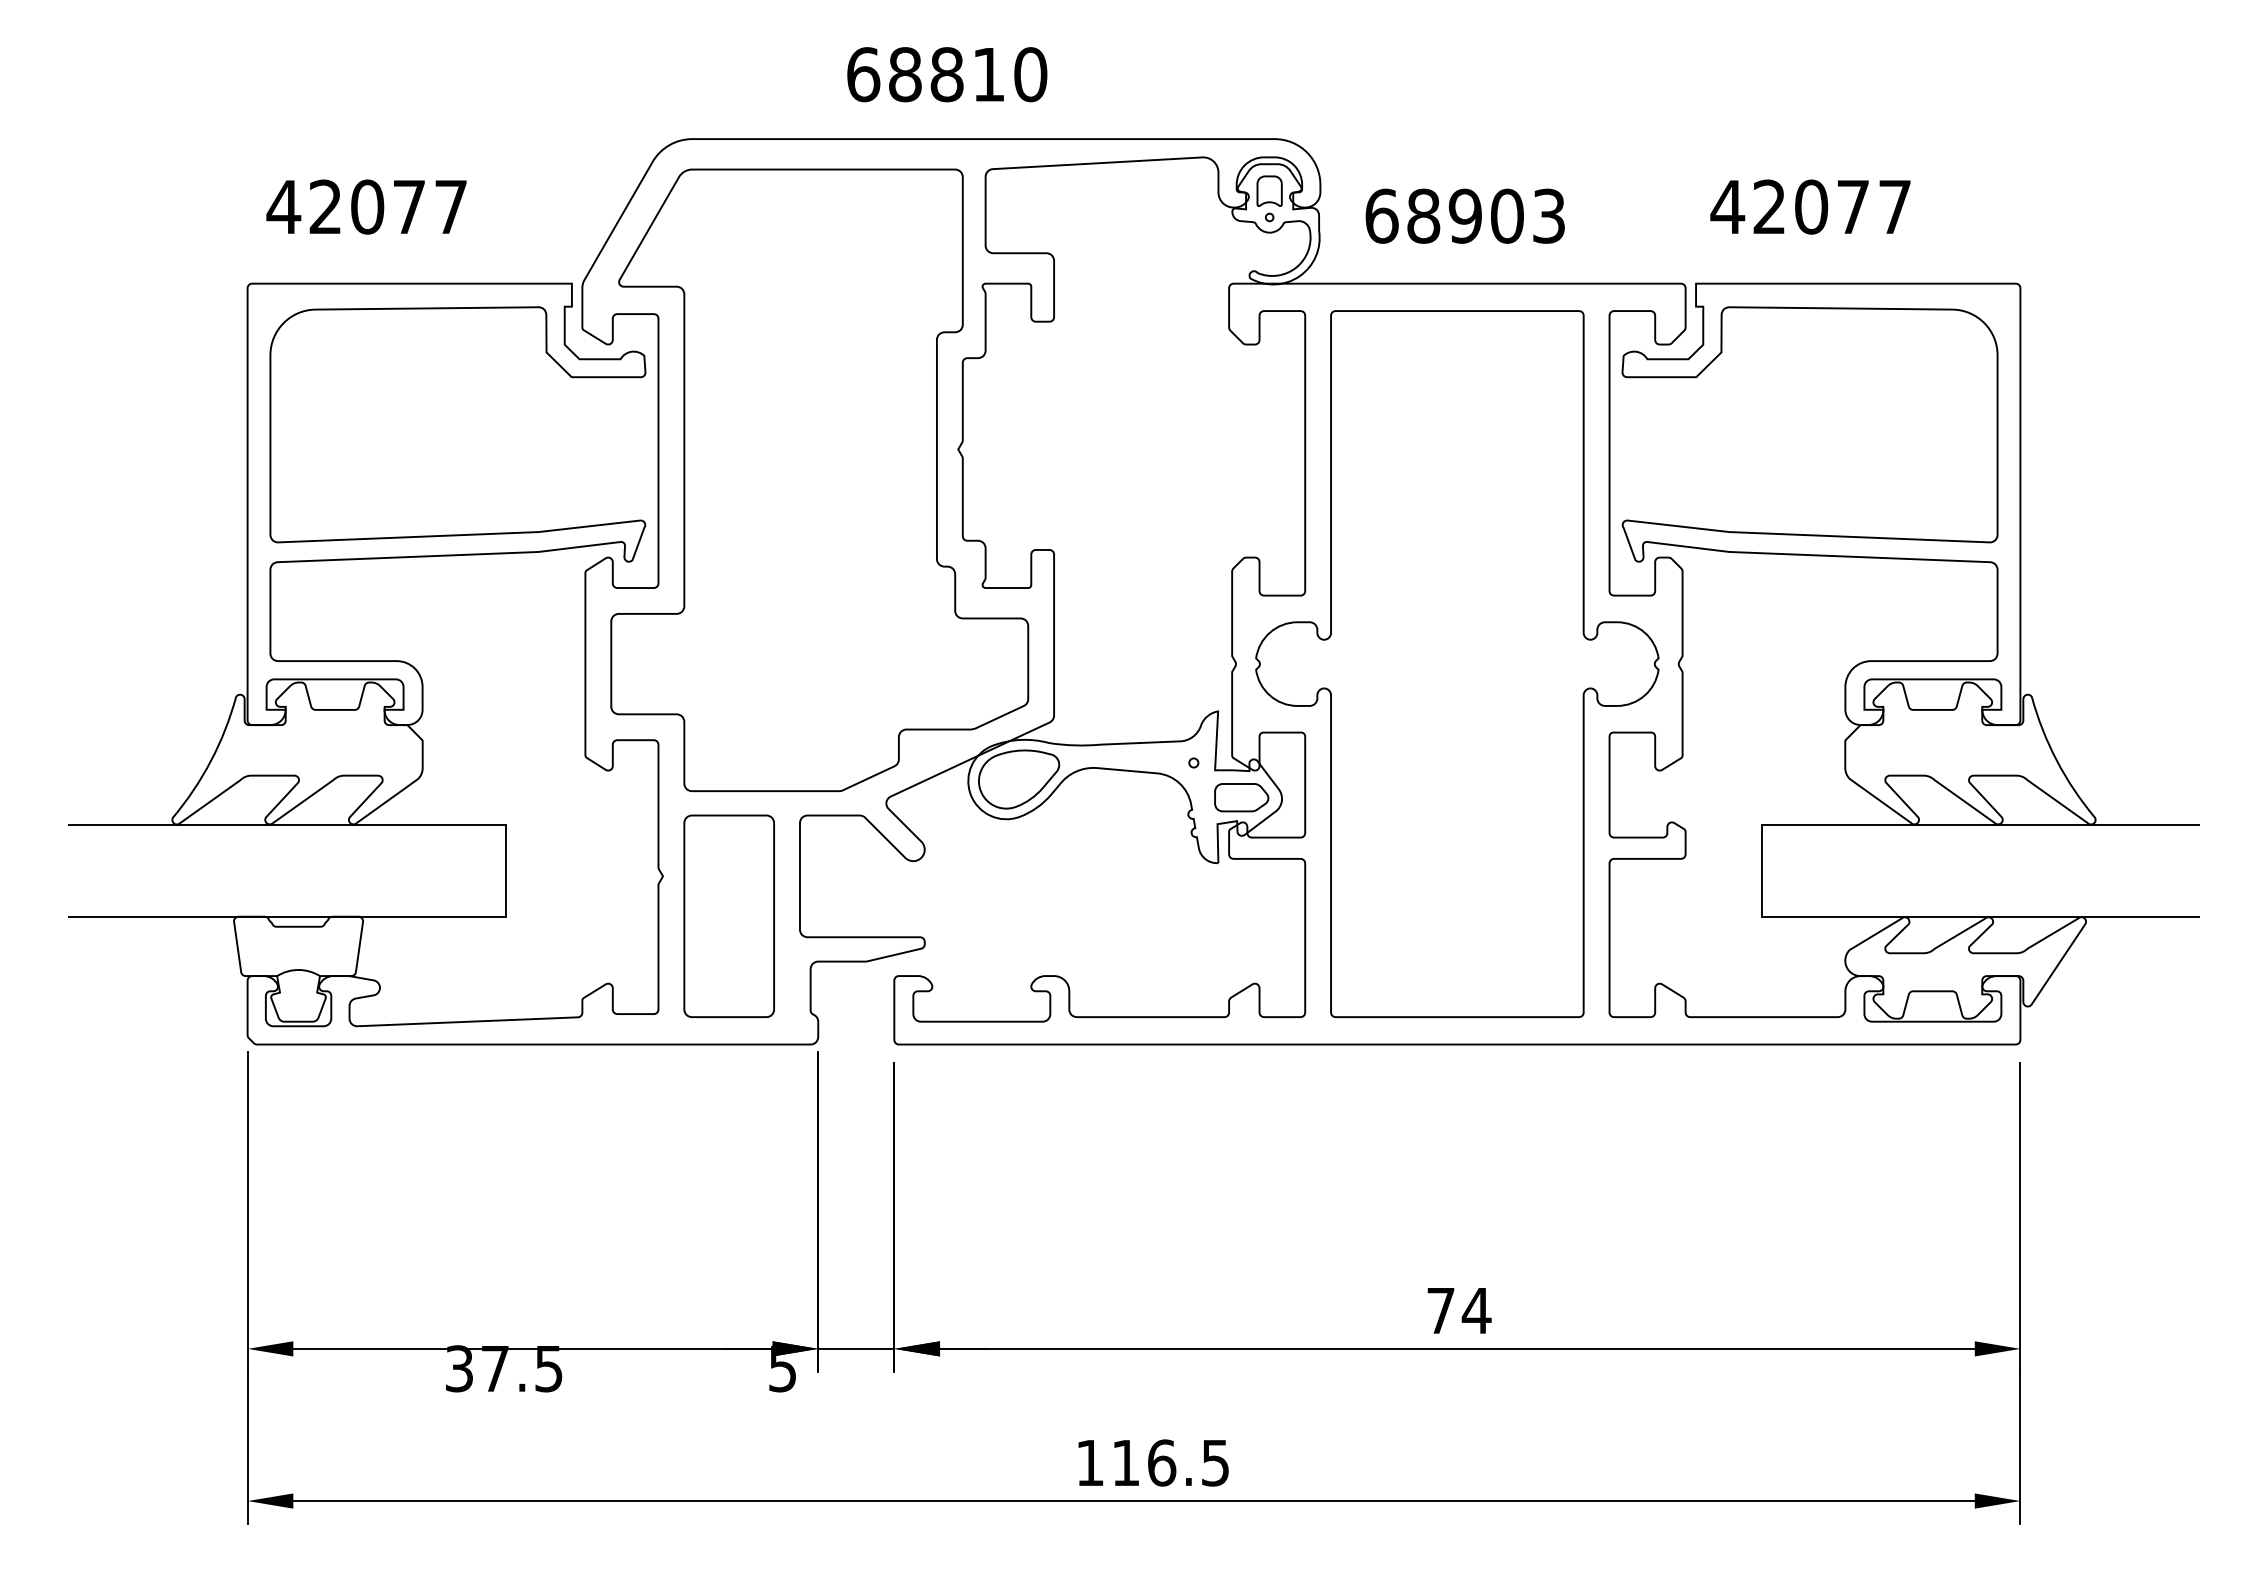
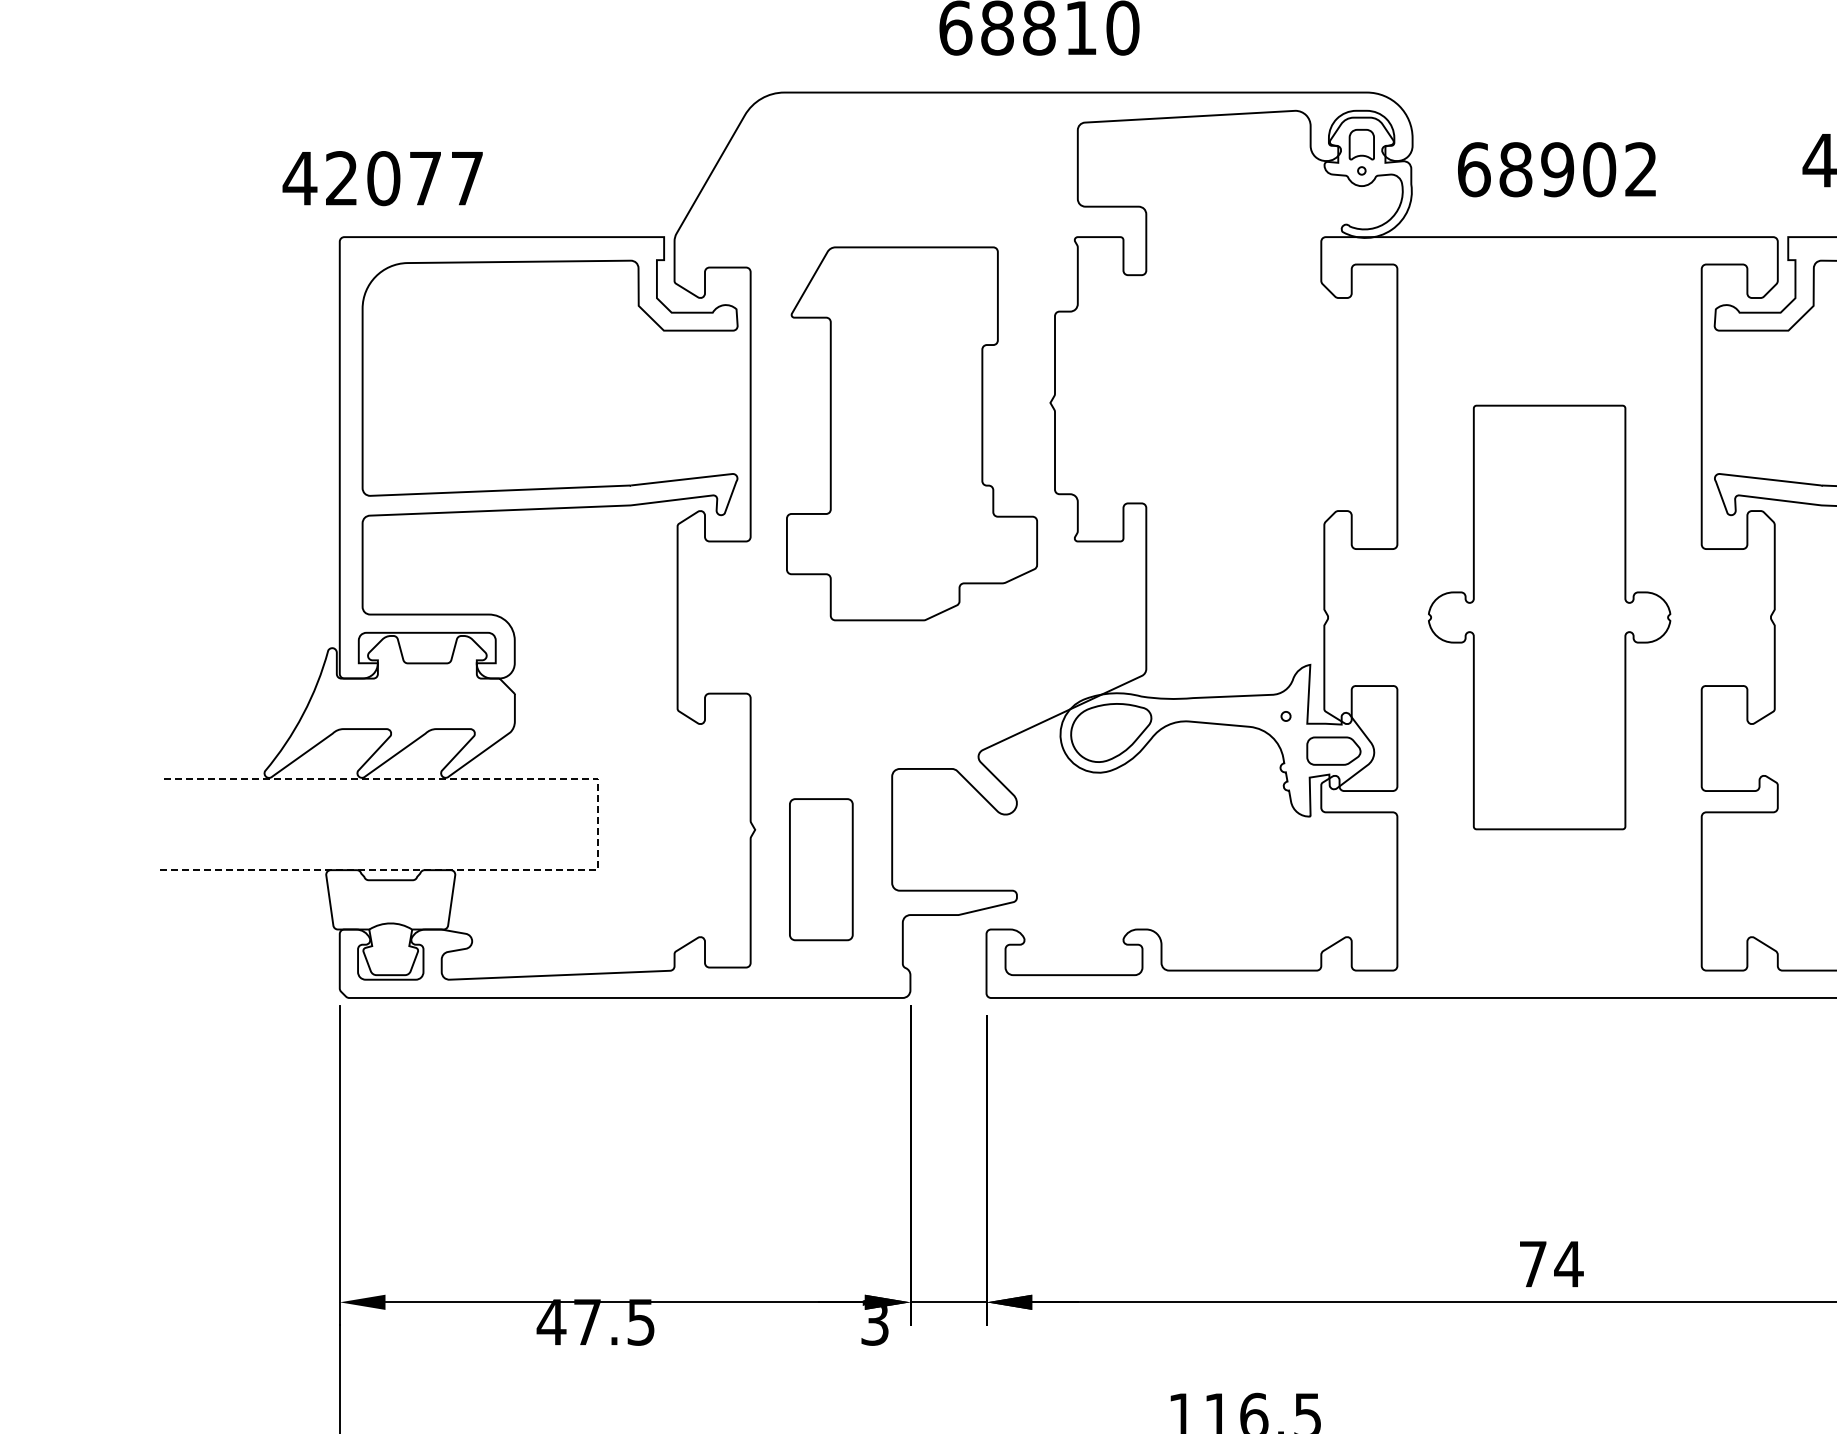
text: (366, 206) -> (382, 177), moved
text: (1548, 215) -> (1640, 168), 68903 -> 68902
part: (819, 480) -> (911, 433), size x0.6
part: (1457, 663) -> (1549, 616), size x0.6
line: (506, 871) -> (598, 824), solid -> dashed
part: (728, 915) -> (820, 868), size x0.7
text: (459, 1368) -> (551, 1321), 37.5 -> 47.5
text: (782, 1368) -> (874, 1321), 5 -> 3

